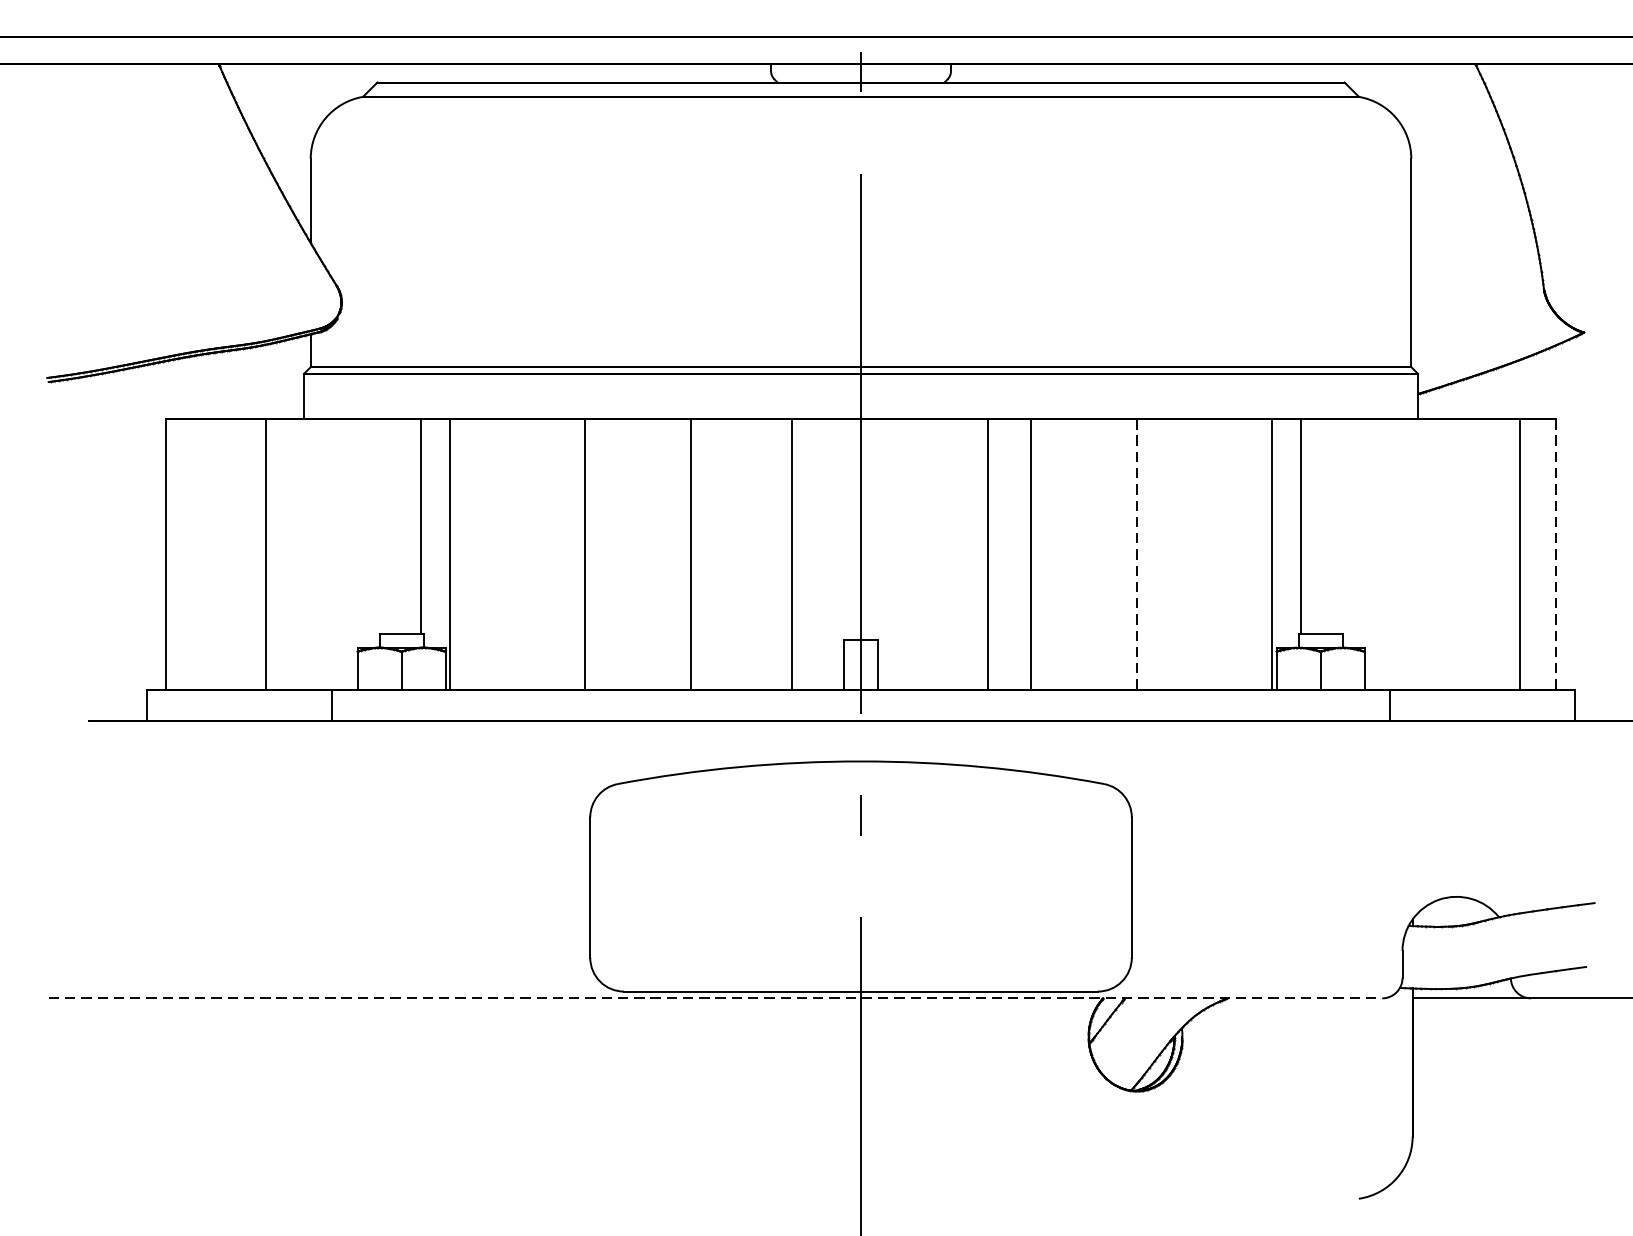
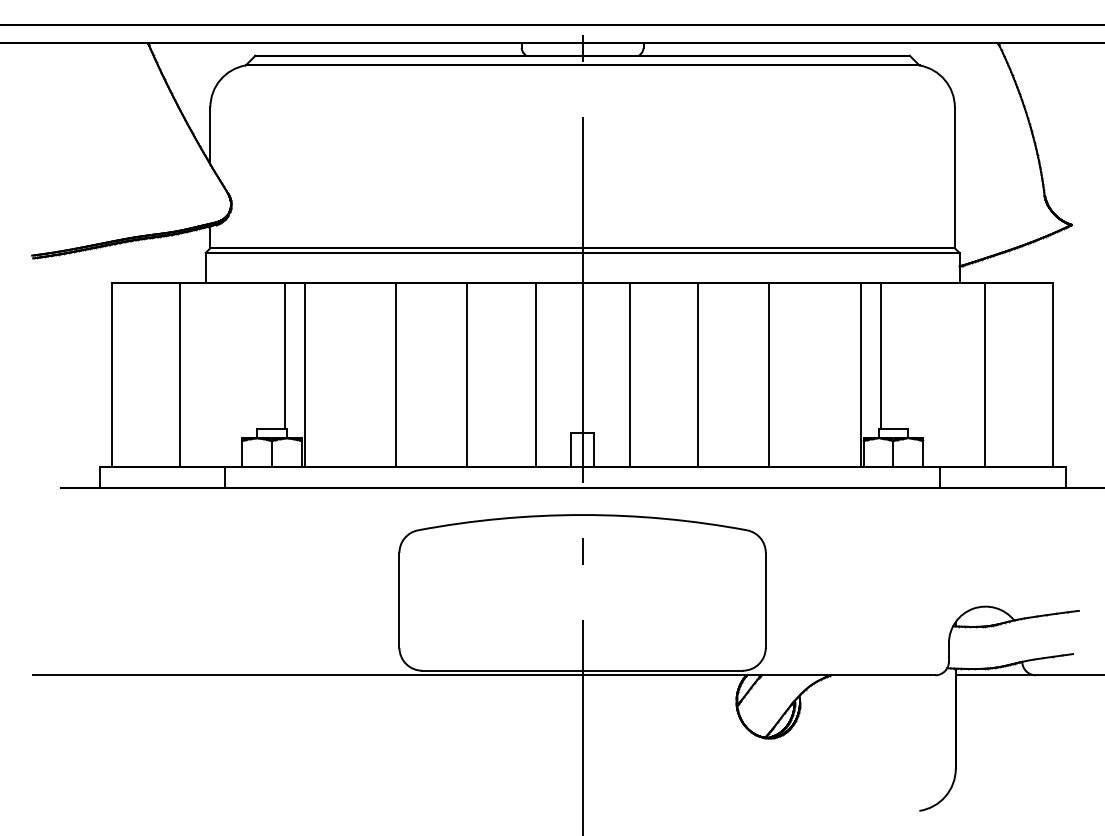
line: (987, 553) -> (629, 374), moved
line: (1137, 553) -> (769, 374), dashed -> solid
line: (1520, 553) -> (985, 374), moved
line: (1555, 553) -> (1052, 374), dashed -> solid
line: (715, 998) -> (484, 675), dashed -> solid

